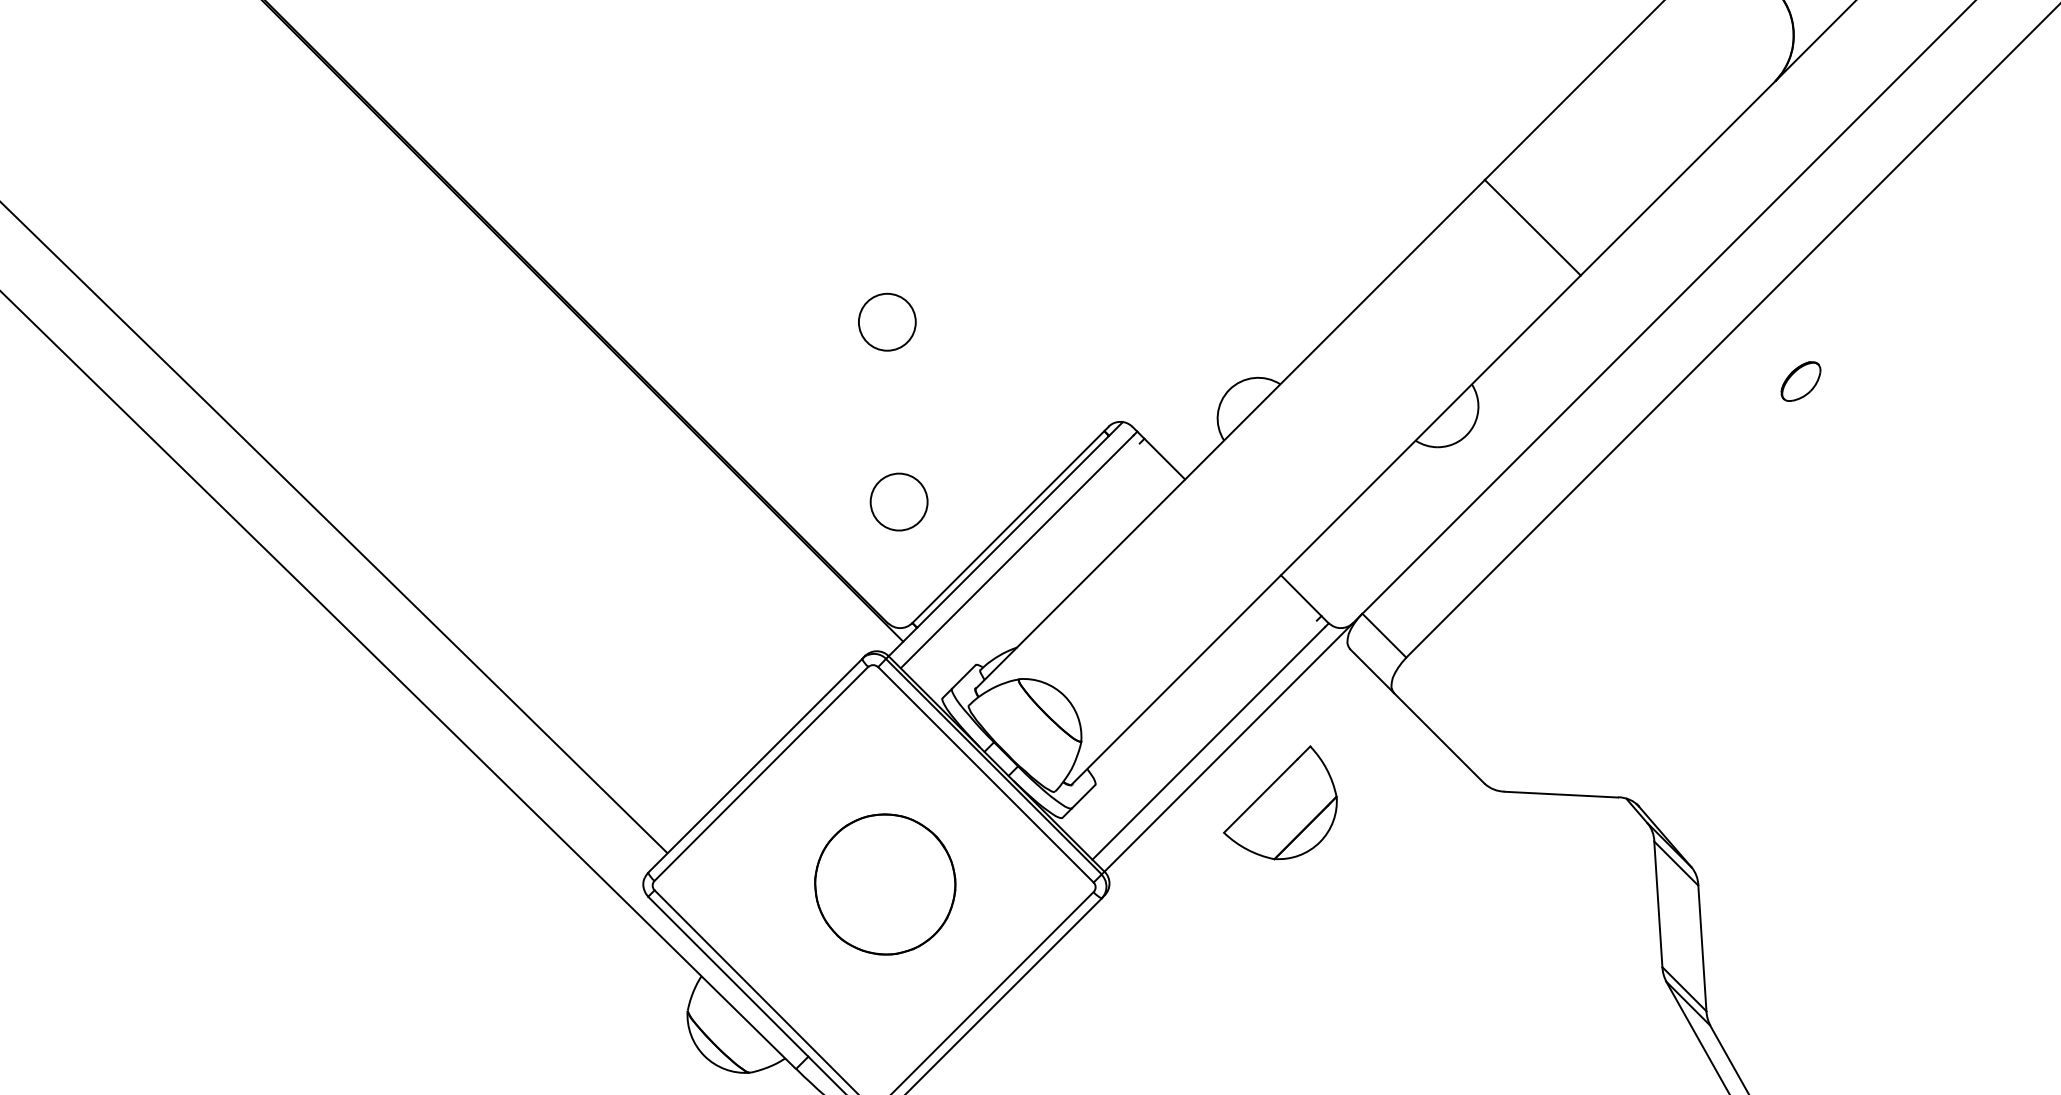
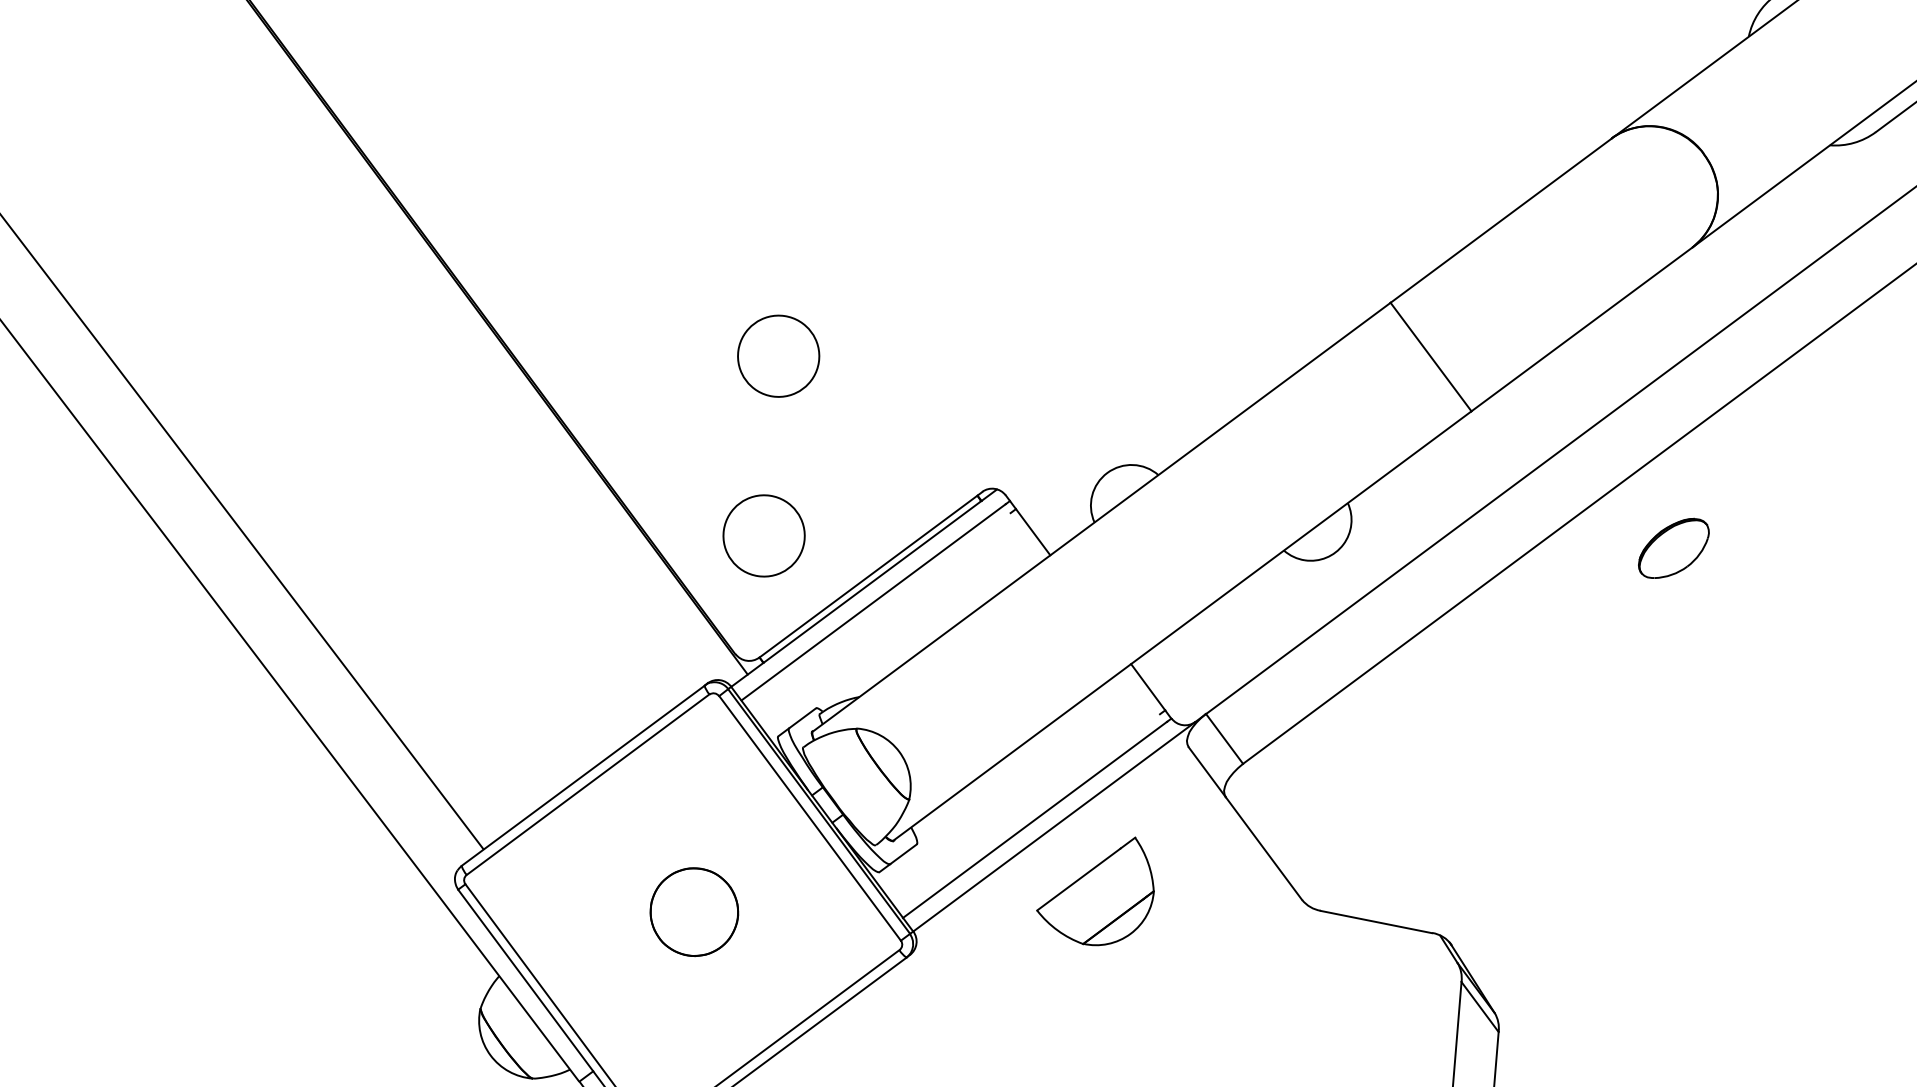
circle: (887, 321) -> (778, 355), size x1.43
part: (1800, 381) -> (1673, 548), size x1.67
circle: (898, 501) -> (763, 535), size x1.43
part: (884, 884) -> (693, 912), size x0.62

